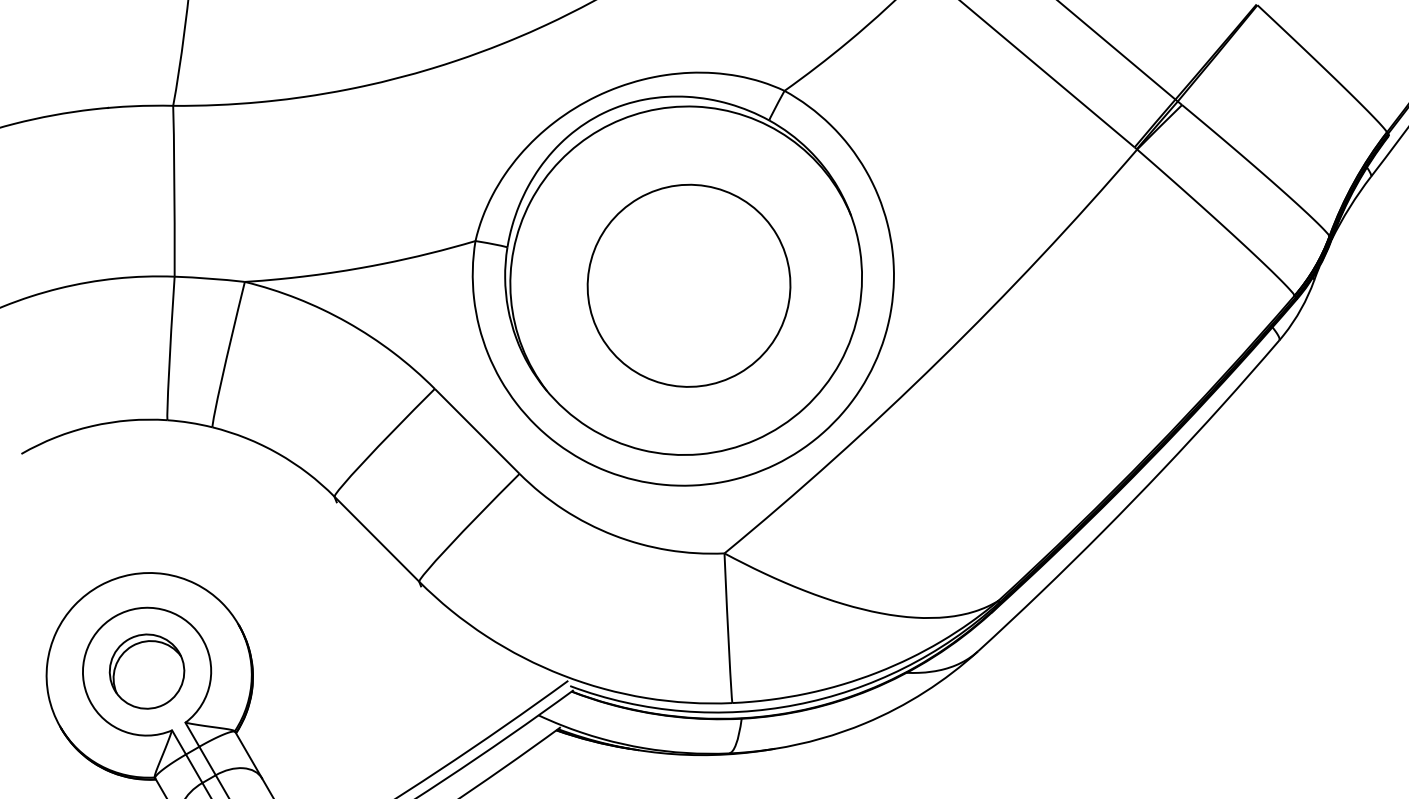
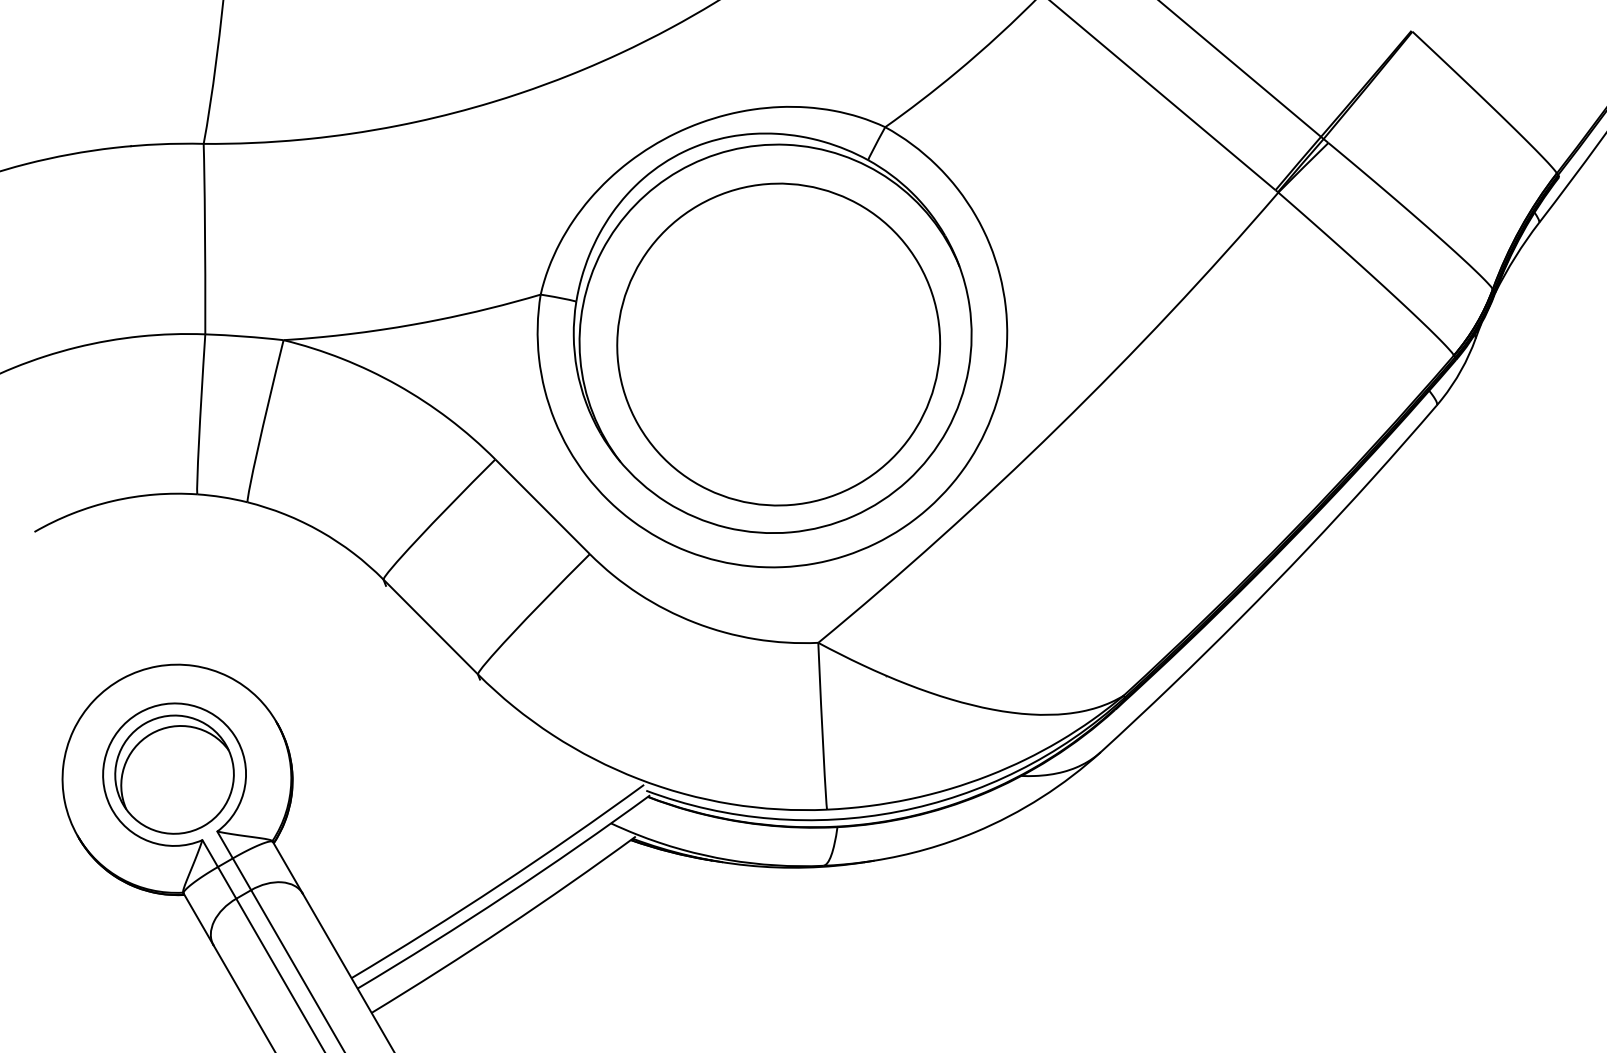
part: (688, 285) -> (778, 344), size x1.43
part: (147, 671) -> (174, 774), size x1.43

